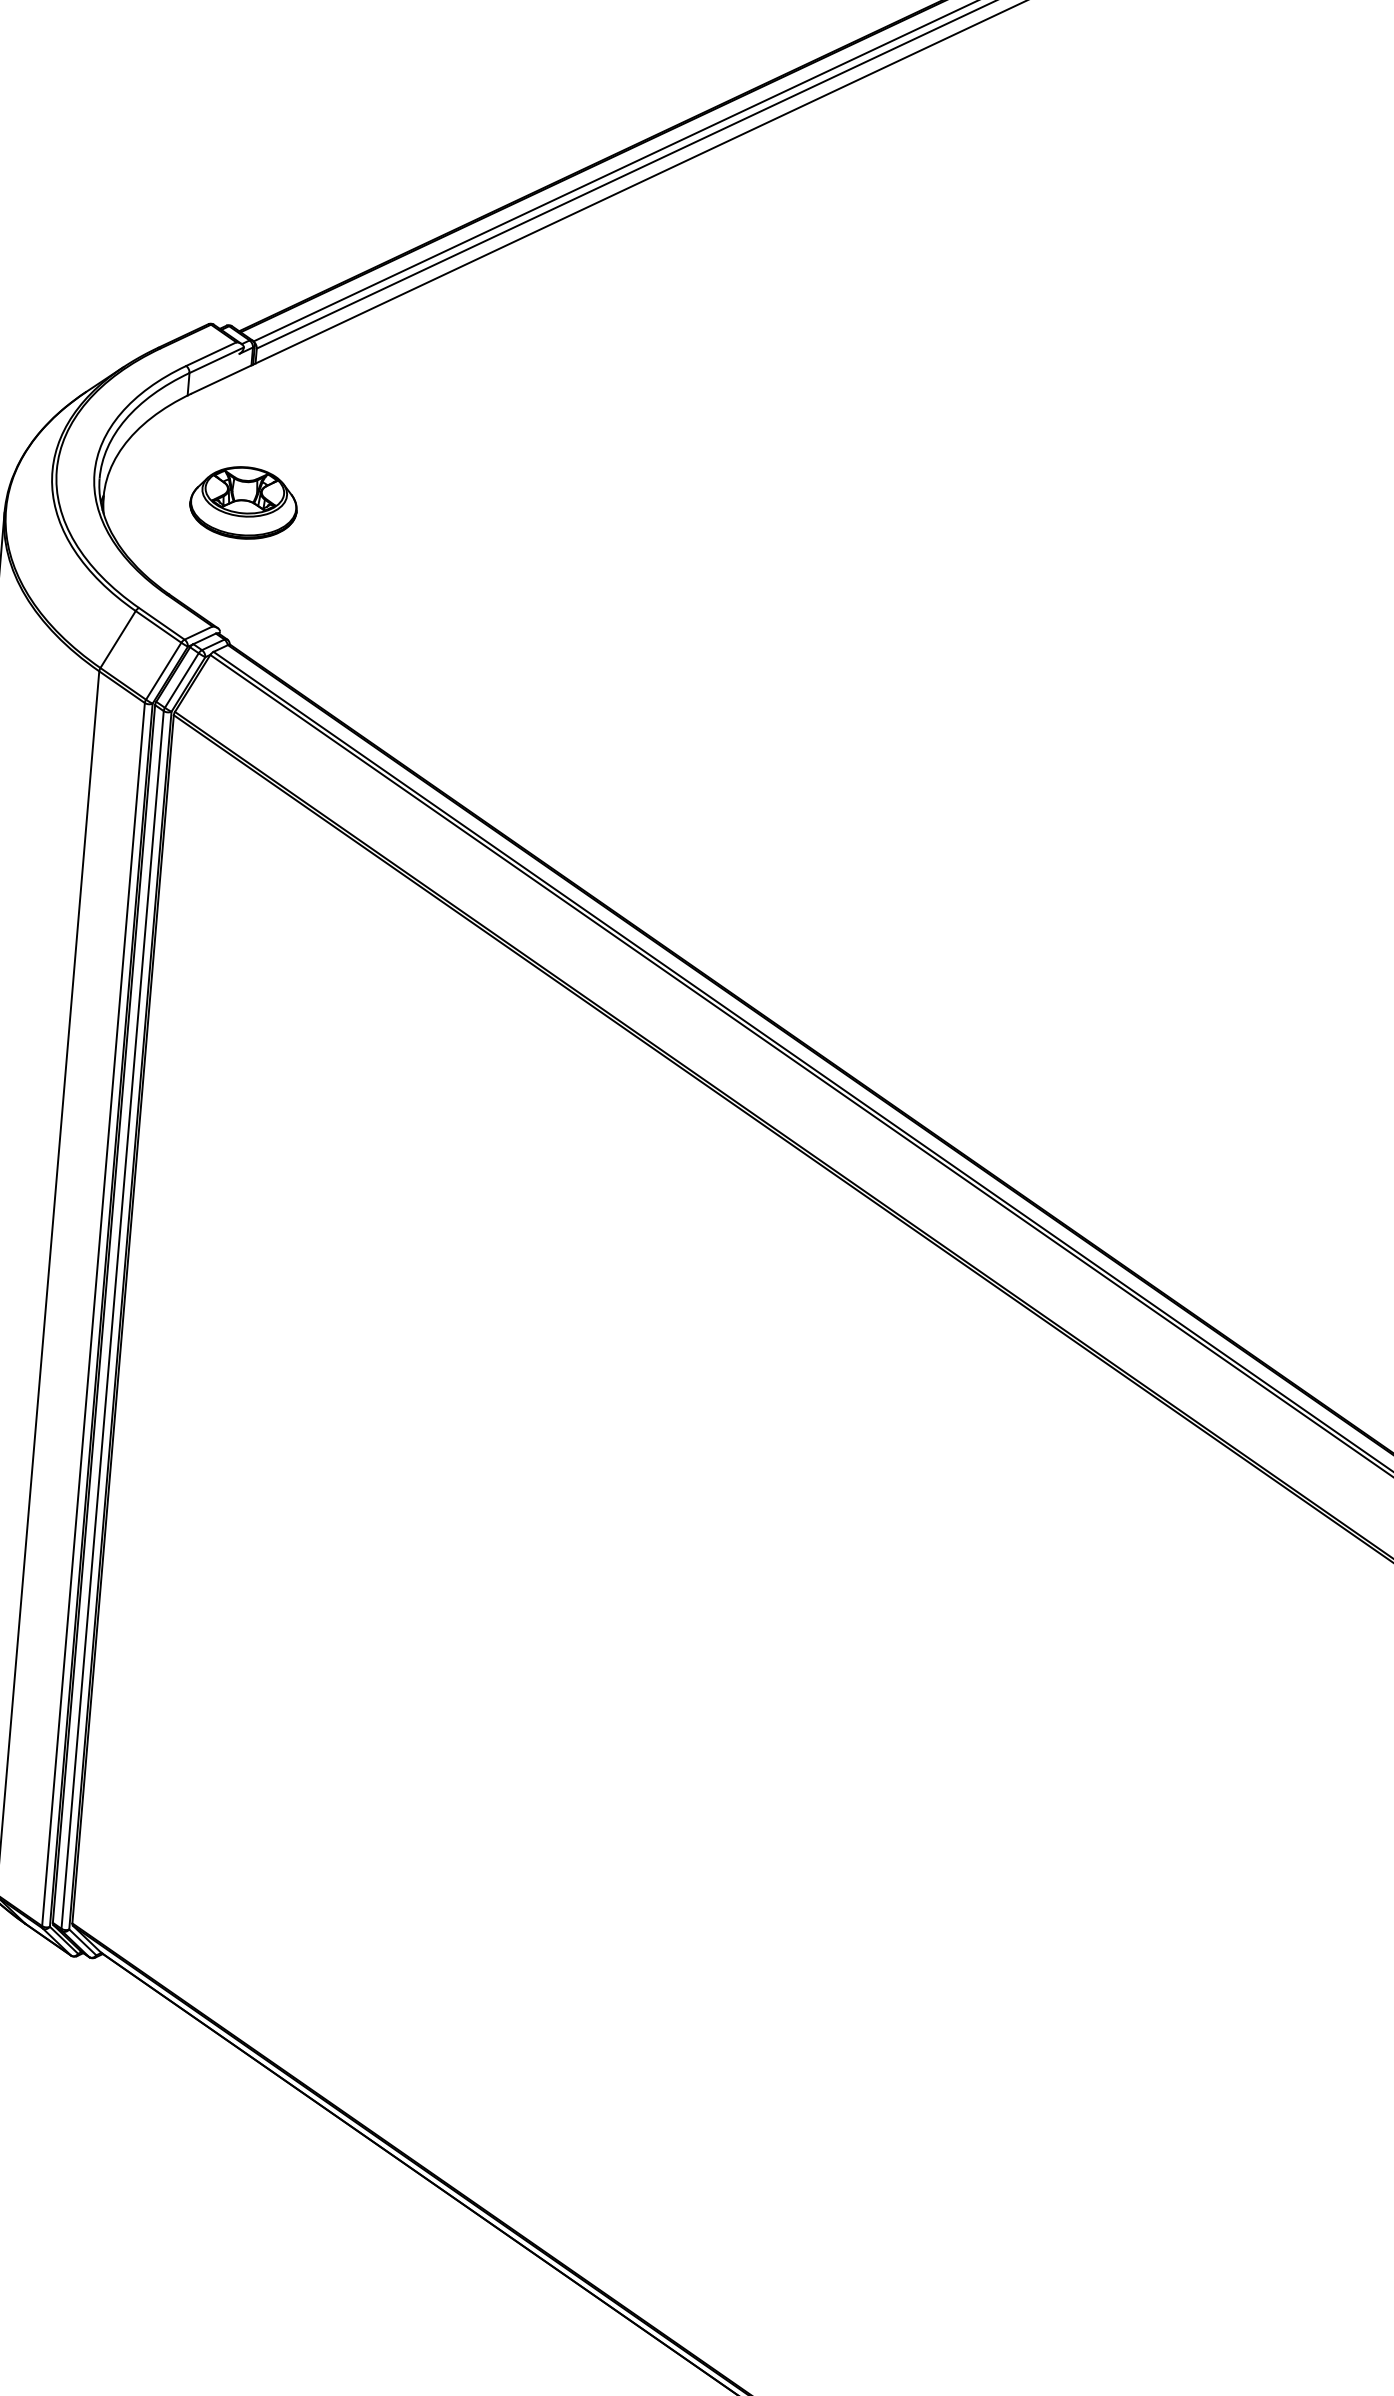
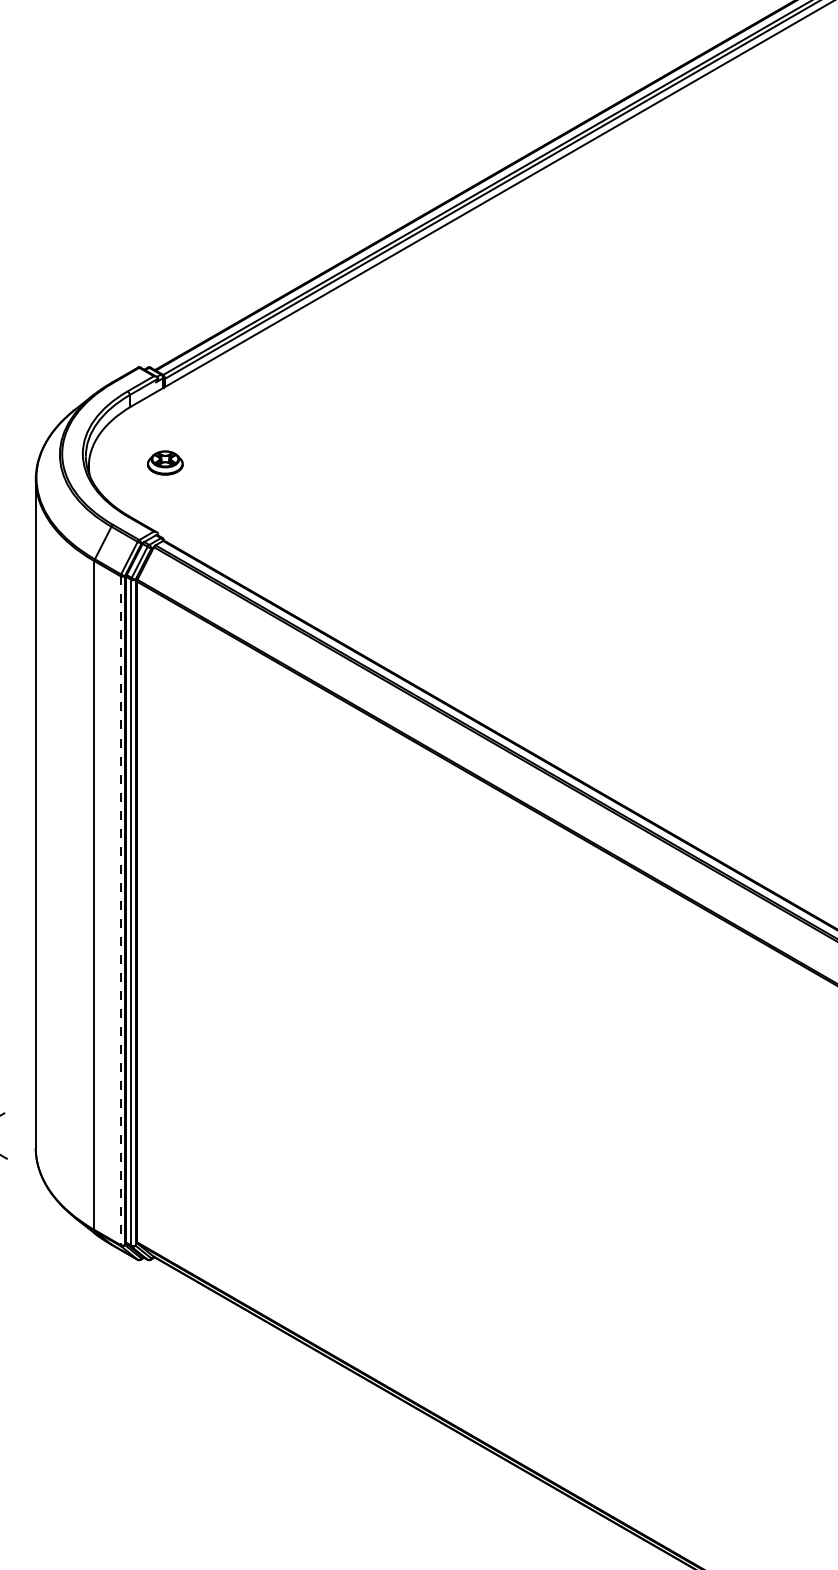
part: (244, 501) -> (165, 462), size x0.6
line: (93, 1316) -> (120, 911), solid -> dashed

